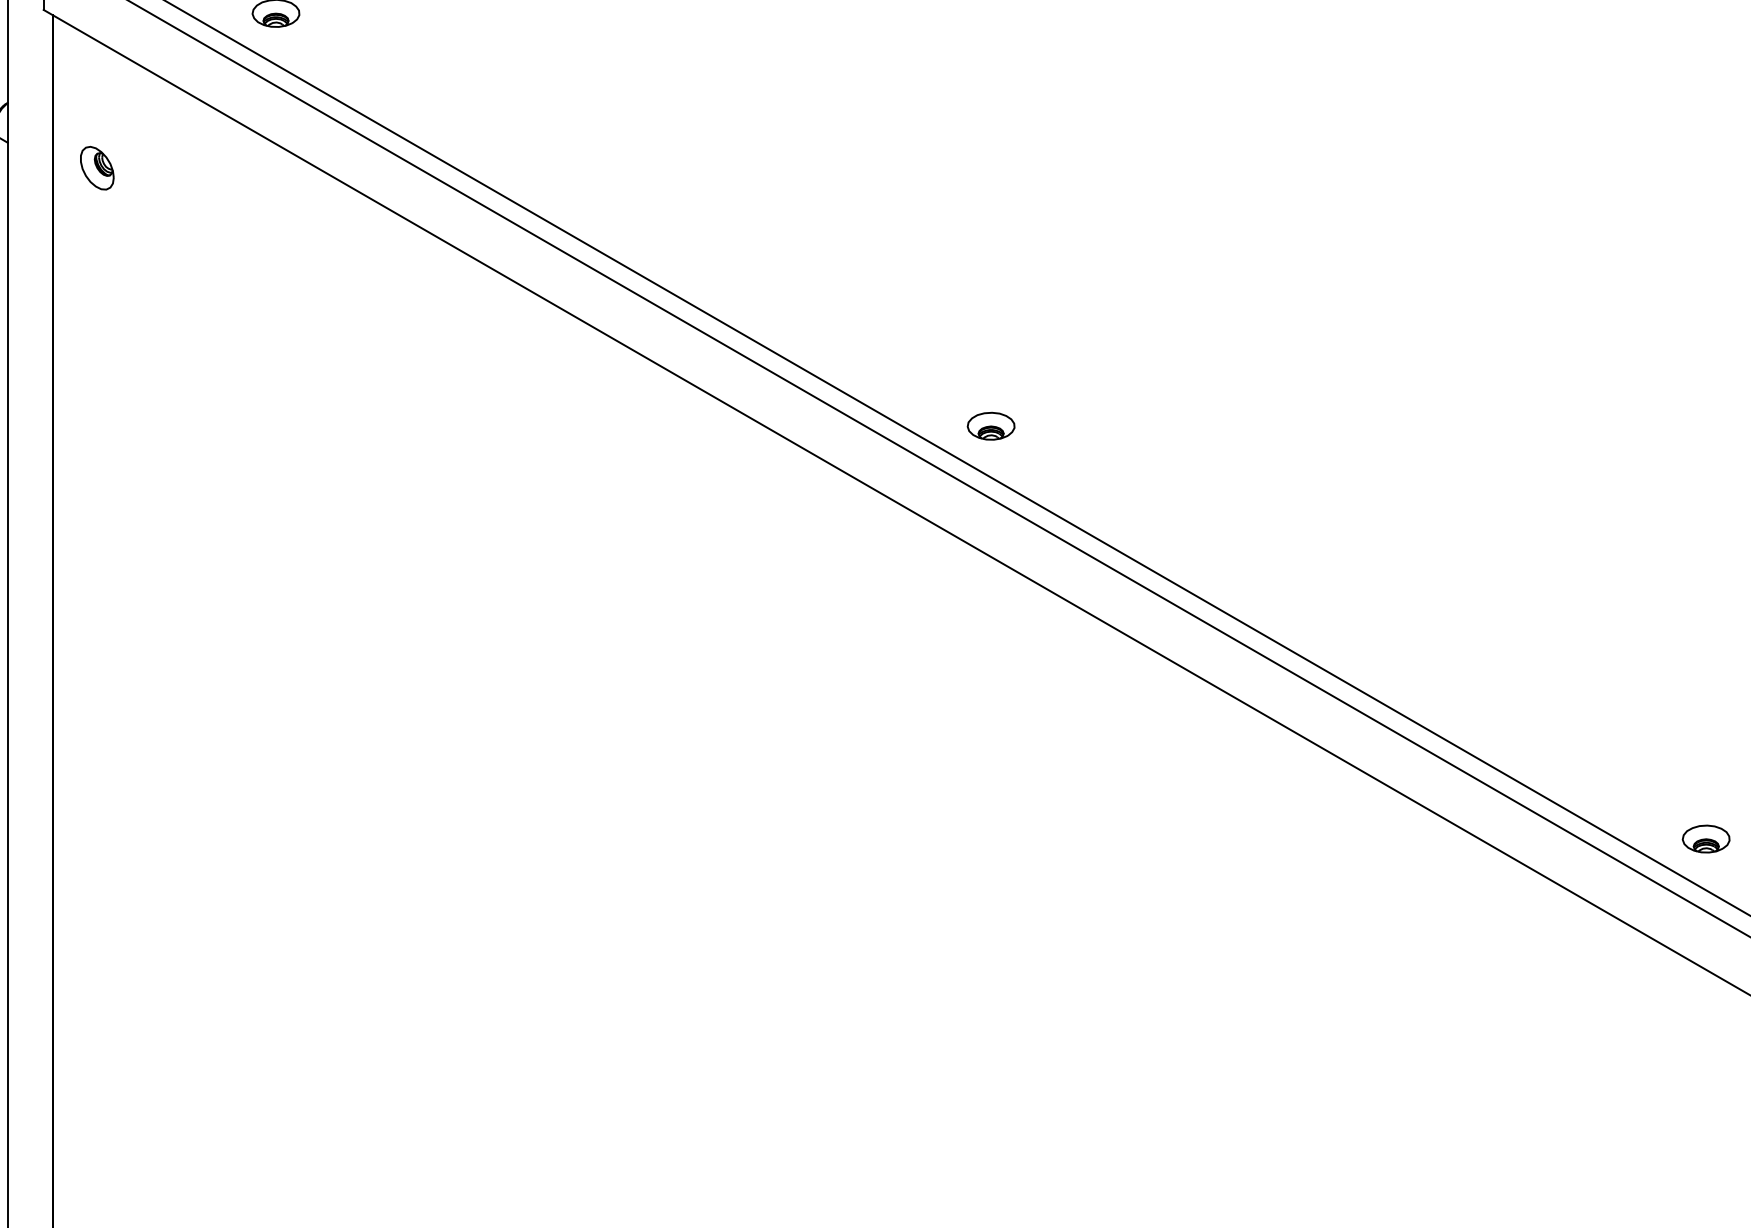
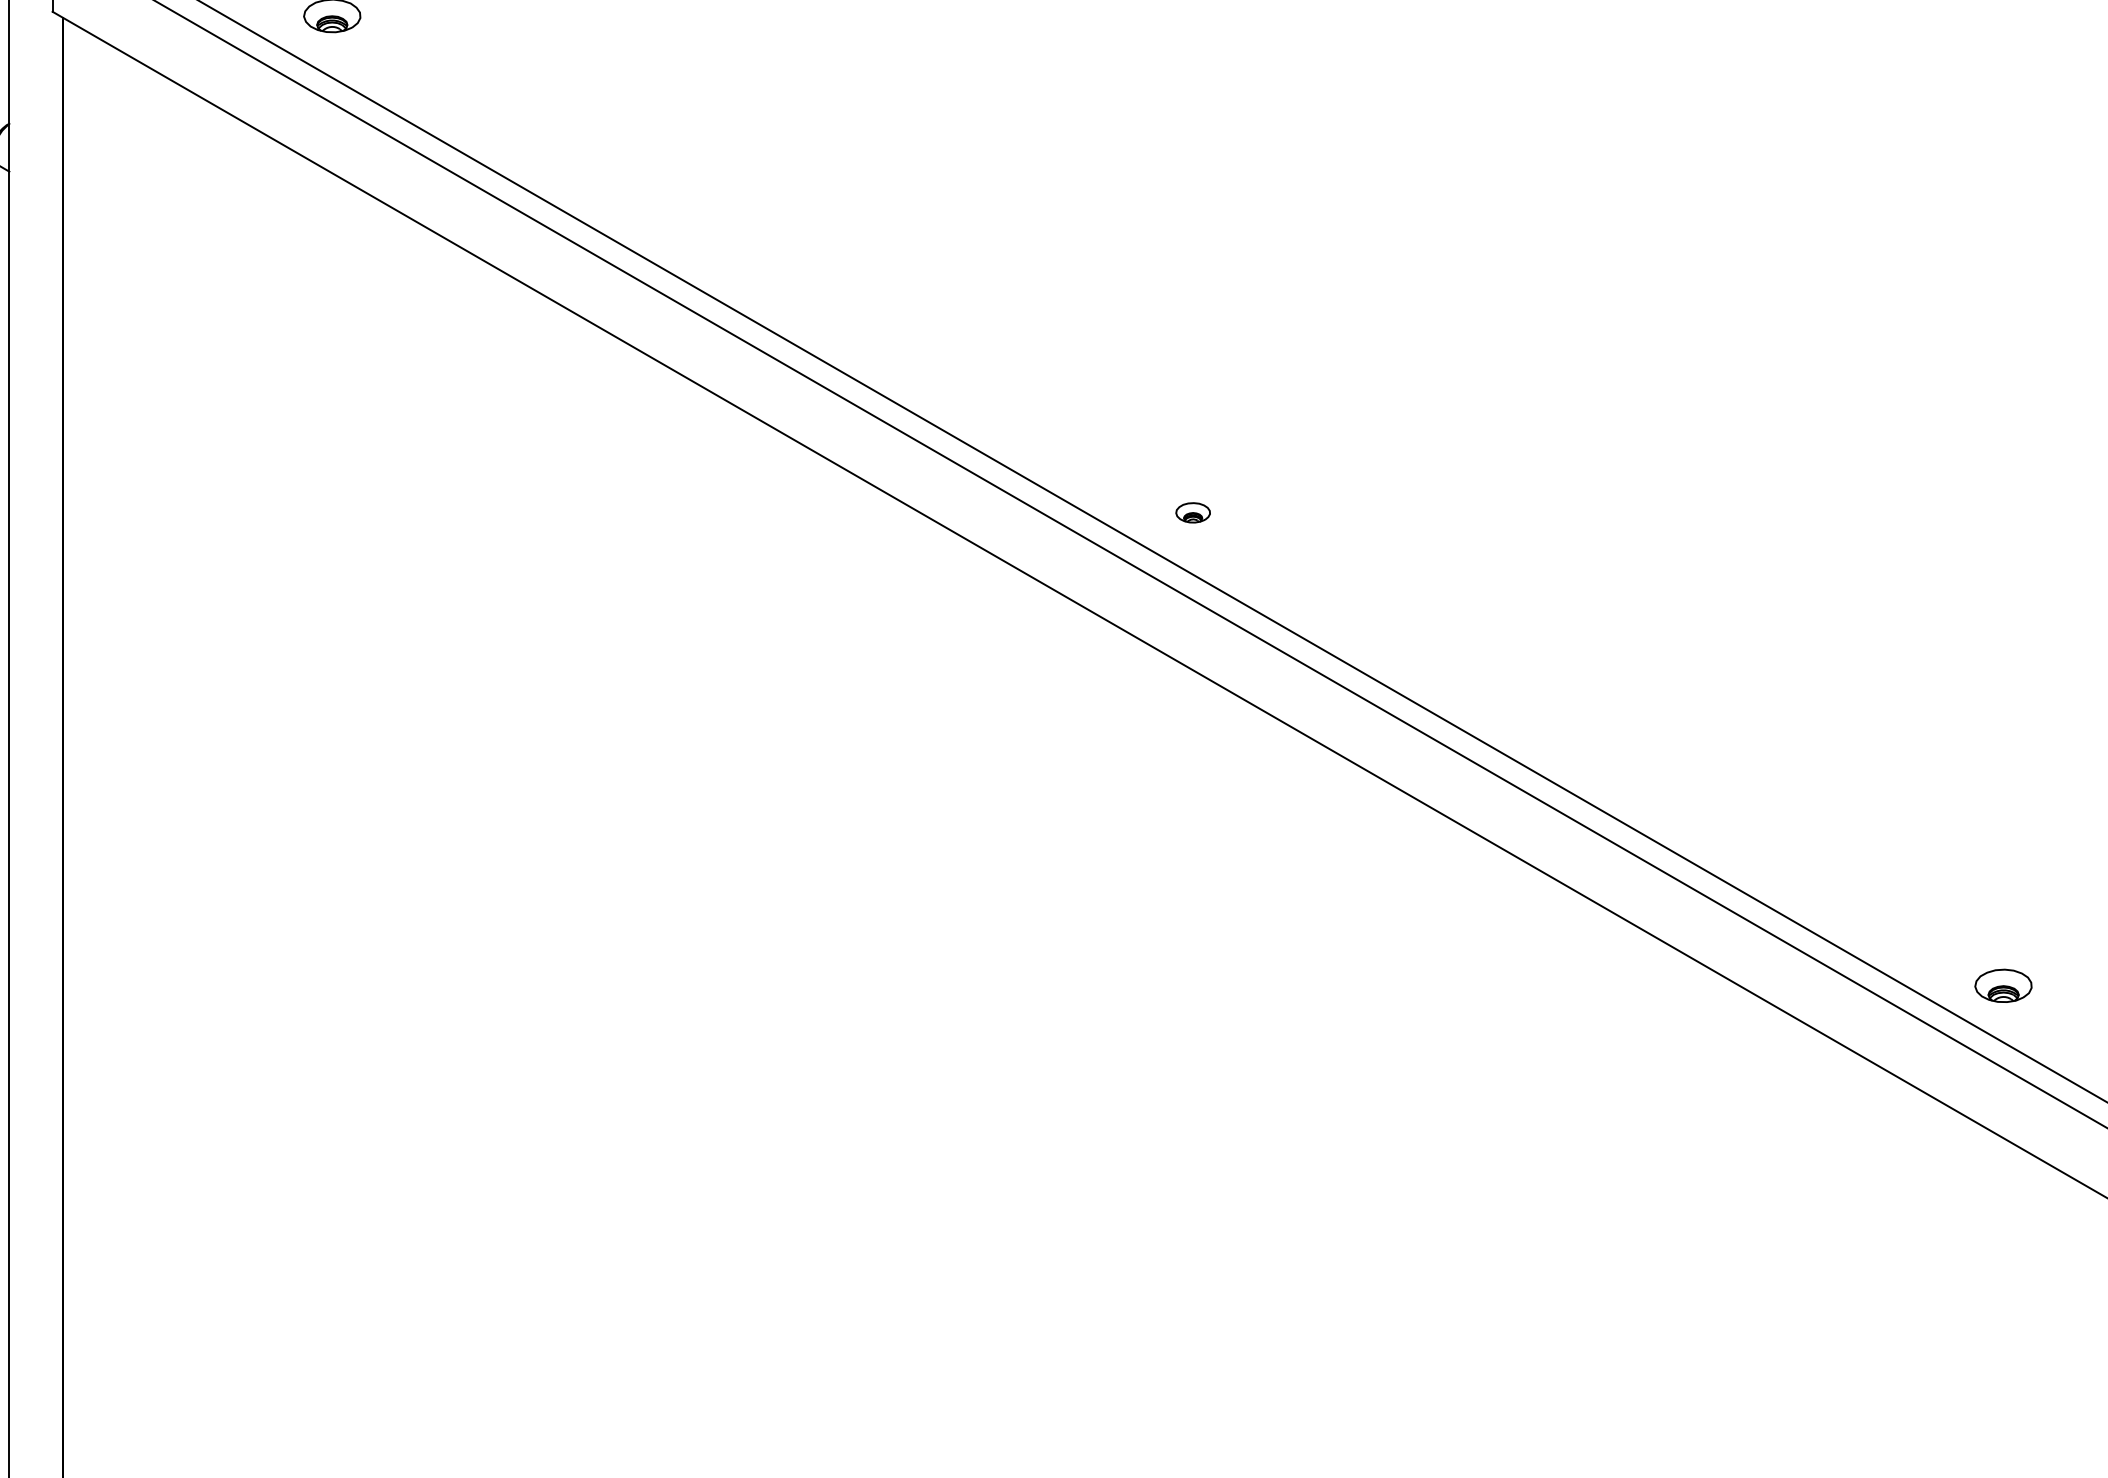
part: (97, 167) -> (117, 201), removed
part: (990, 425) -> (1192, 512), size x0.6
part: (1705, 838) -> (2002, 985), moved

